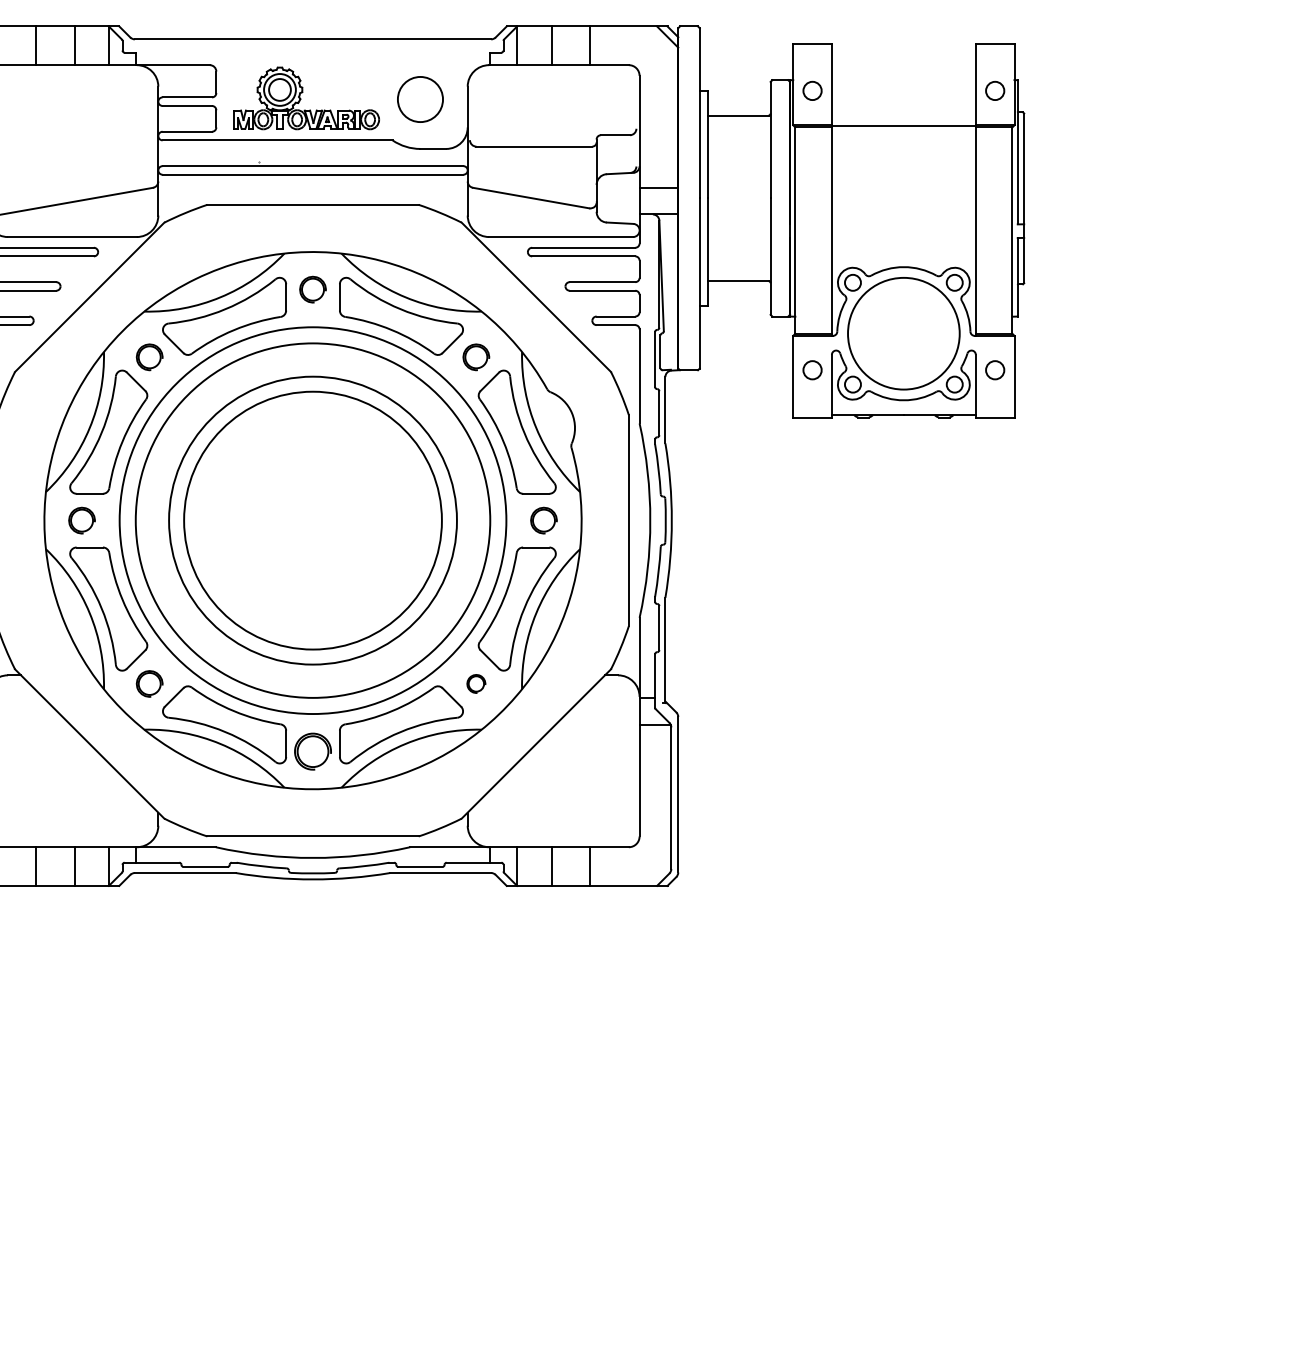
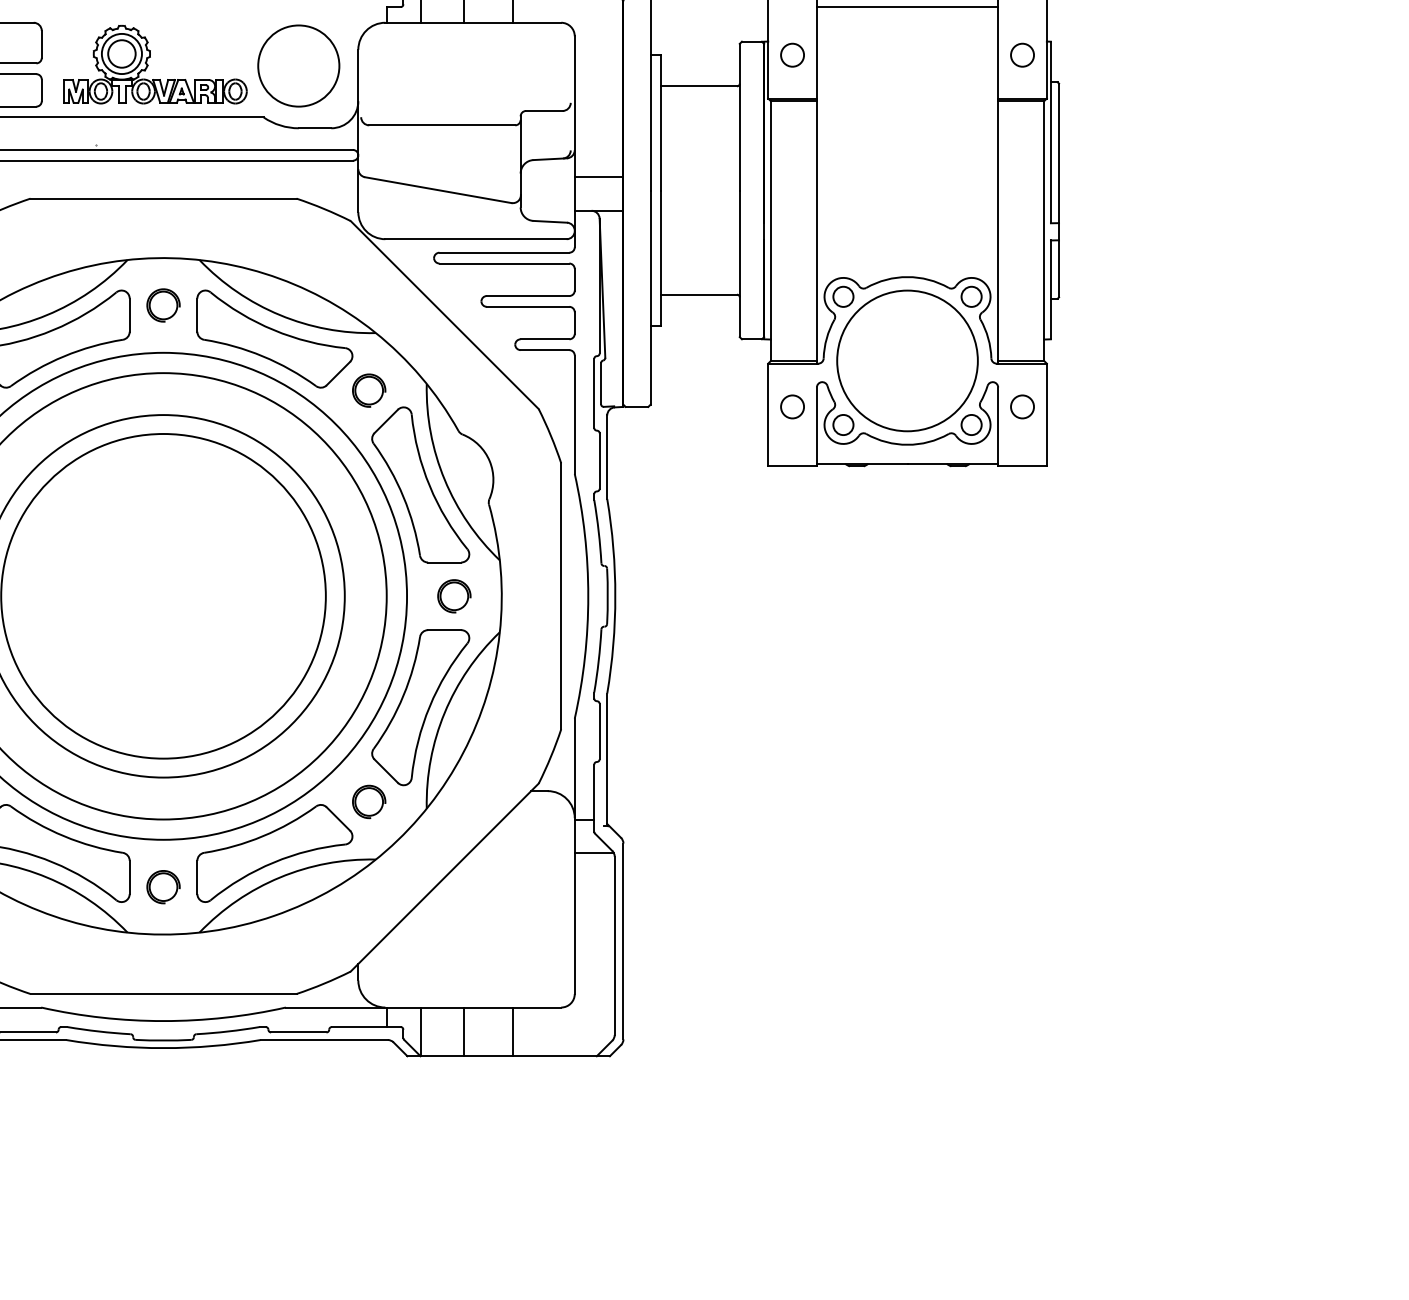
circle: (420, 99) -> (298, 66), size x1.43
line: (903, 126) -> (907, 6), moved
part: (476, 683) -> (369, 801), size x1.43
part: (312, 751) -> (162, 887), size x0.71

